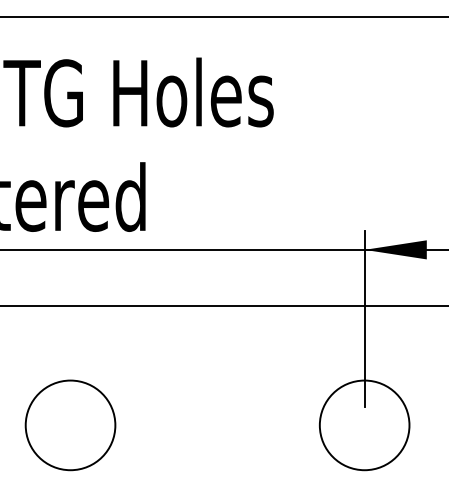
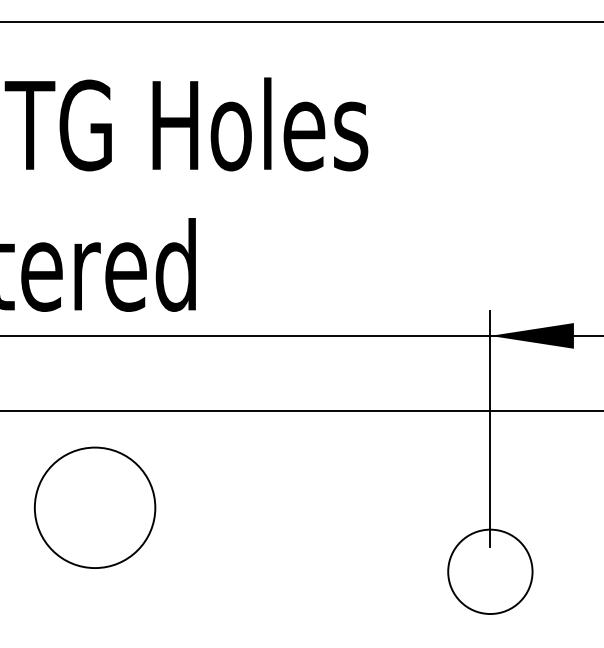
circle: (70, 425) -> (95, 507), moved
circle: (364, 425) -> (490, 571), size x0.7

